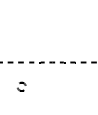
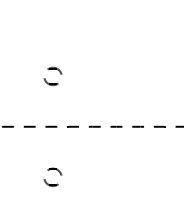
part: (21, 38) -> (52, 76), added

